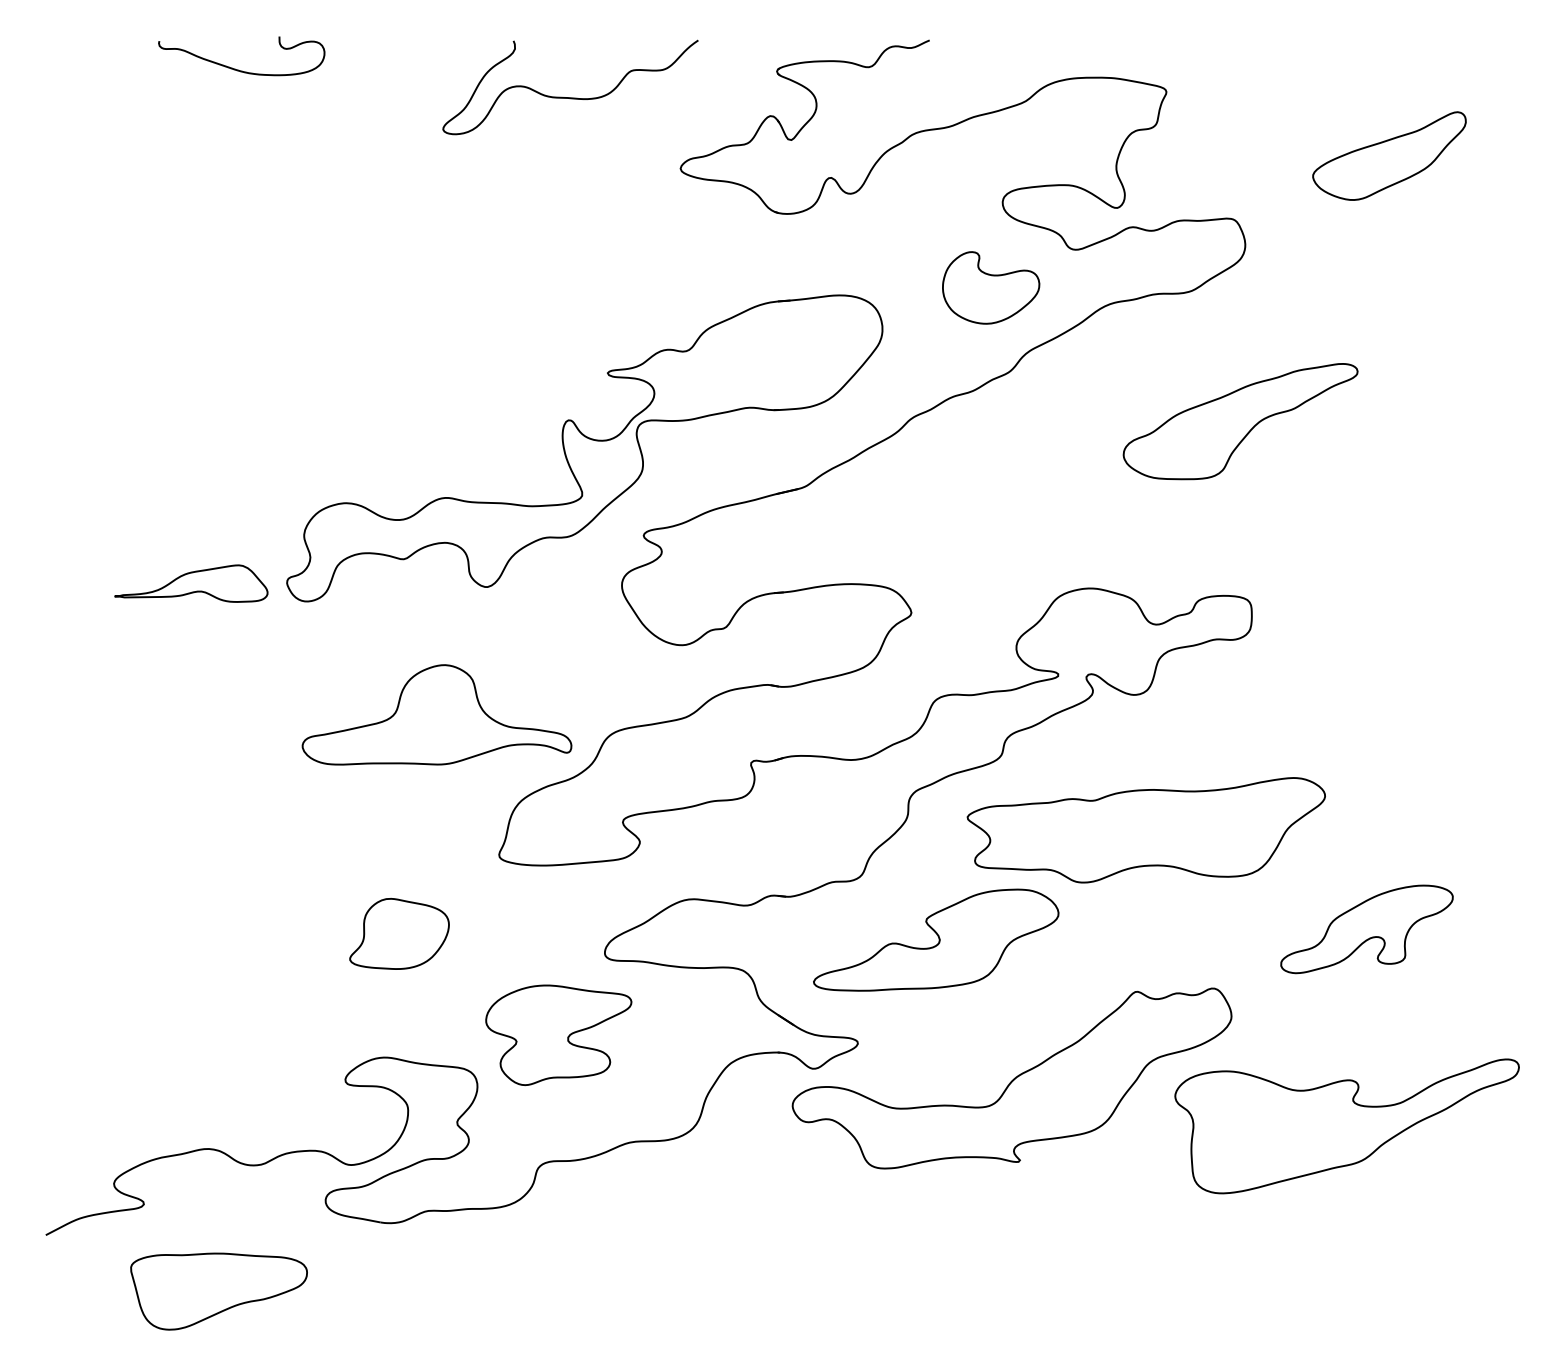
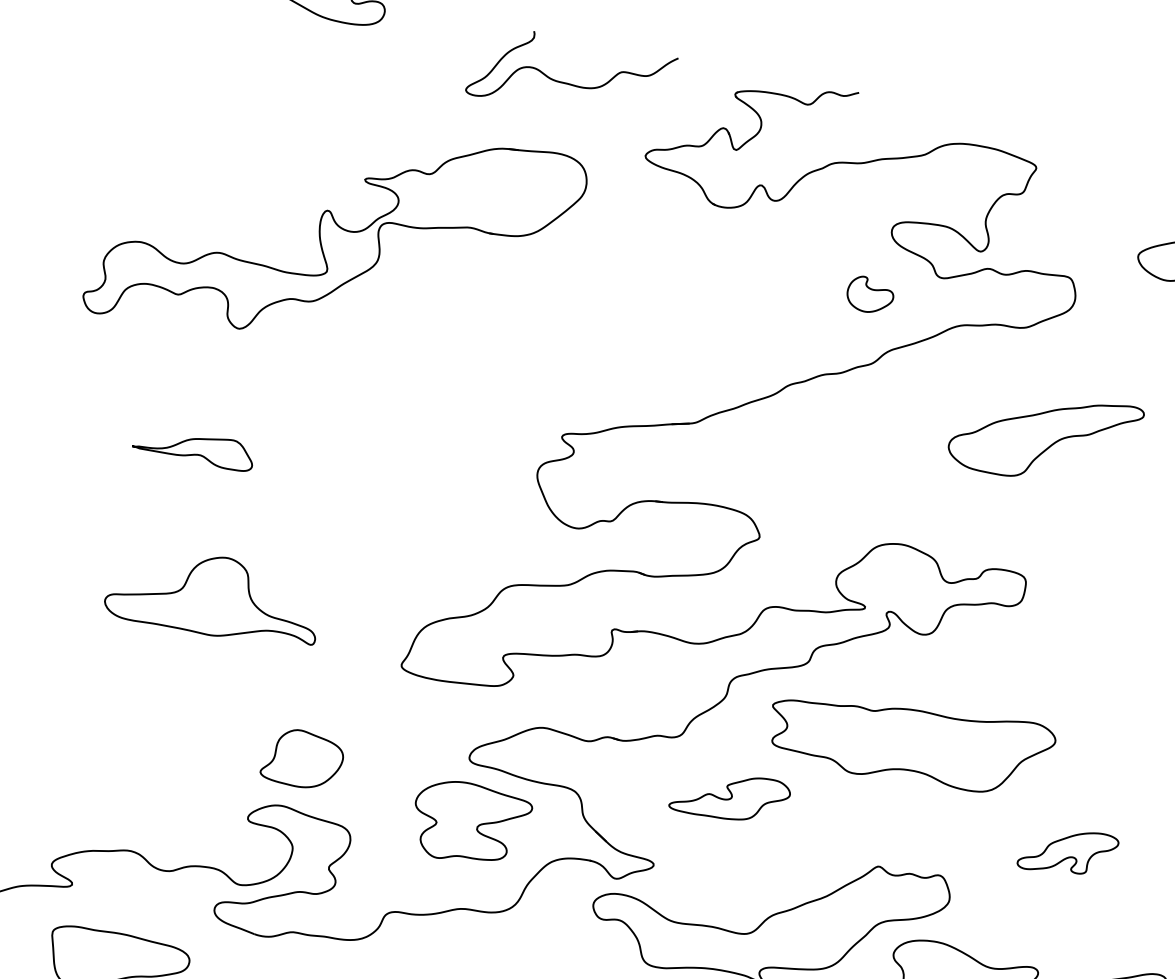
part: (991, 287) -> (870, 294), size x0.6
part: (584, 448) -> (335, 235), moved
part: (191, 583) -> (194, 447), moved
part: (436, 714) -> (214, 595), moved
part: (1366, 929) -> (1067, 852), size x0.7
part: (399, 933) -> (302, 758), moved
part: (936, 939) -> (730, 795), size x0.6
part: (558, 1034) -> (470, 823), moved

